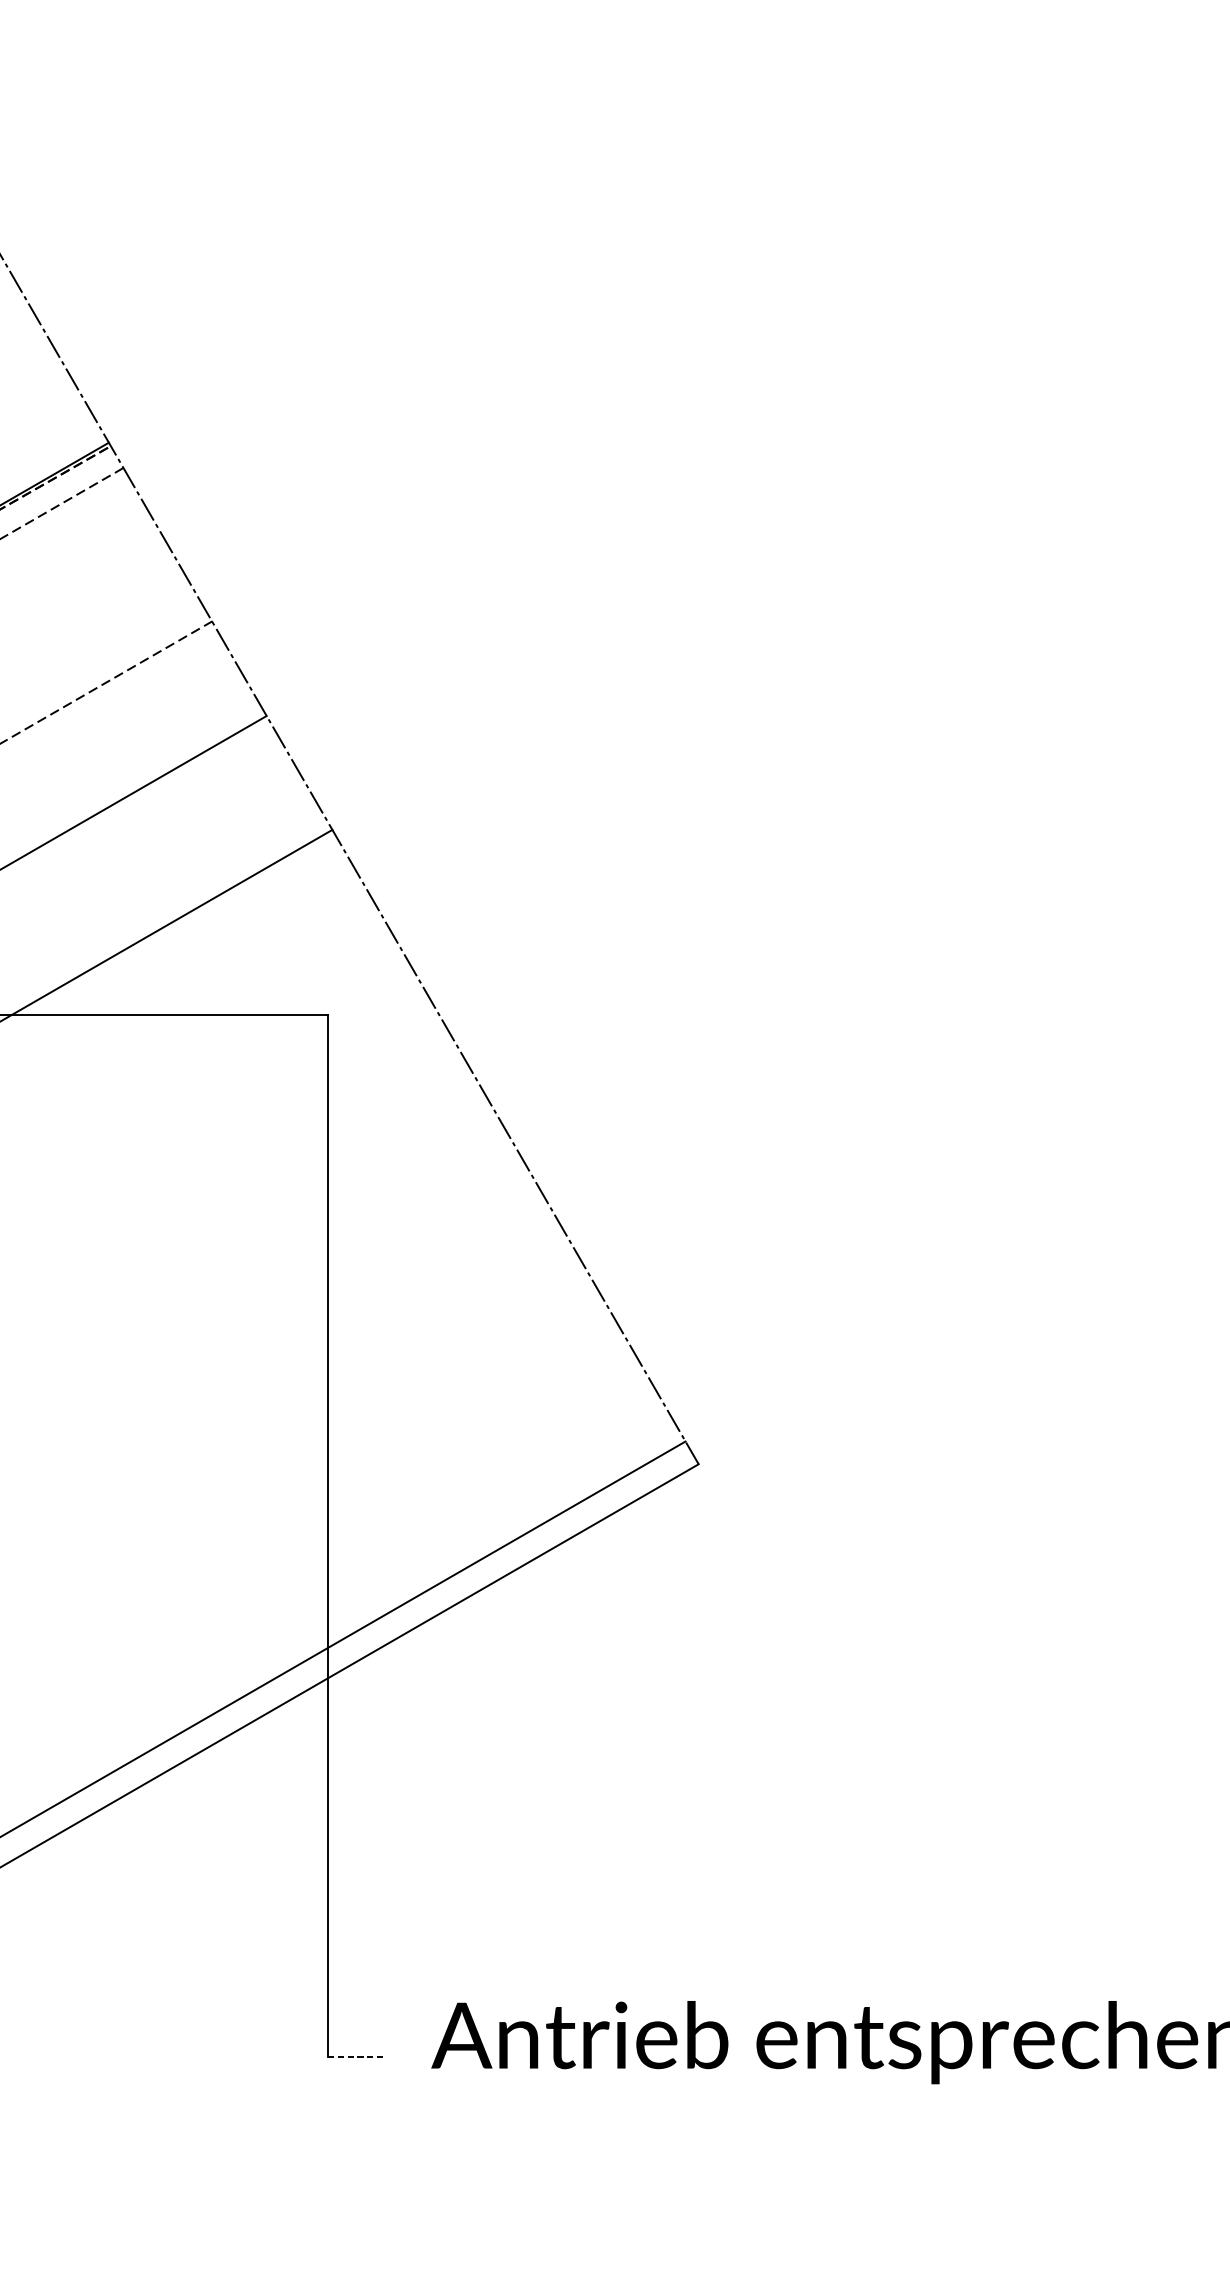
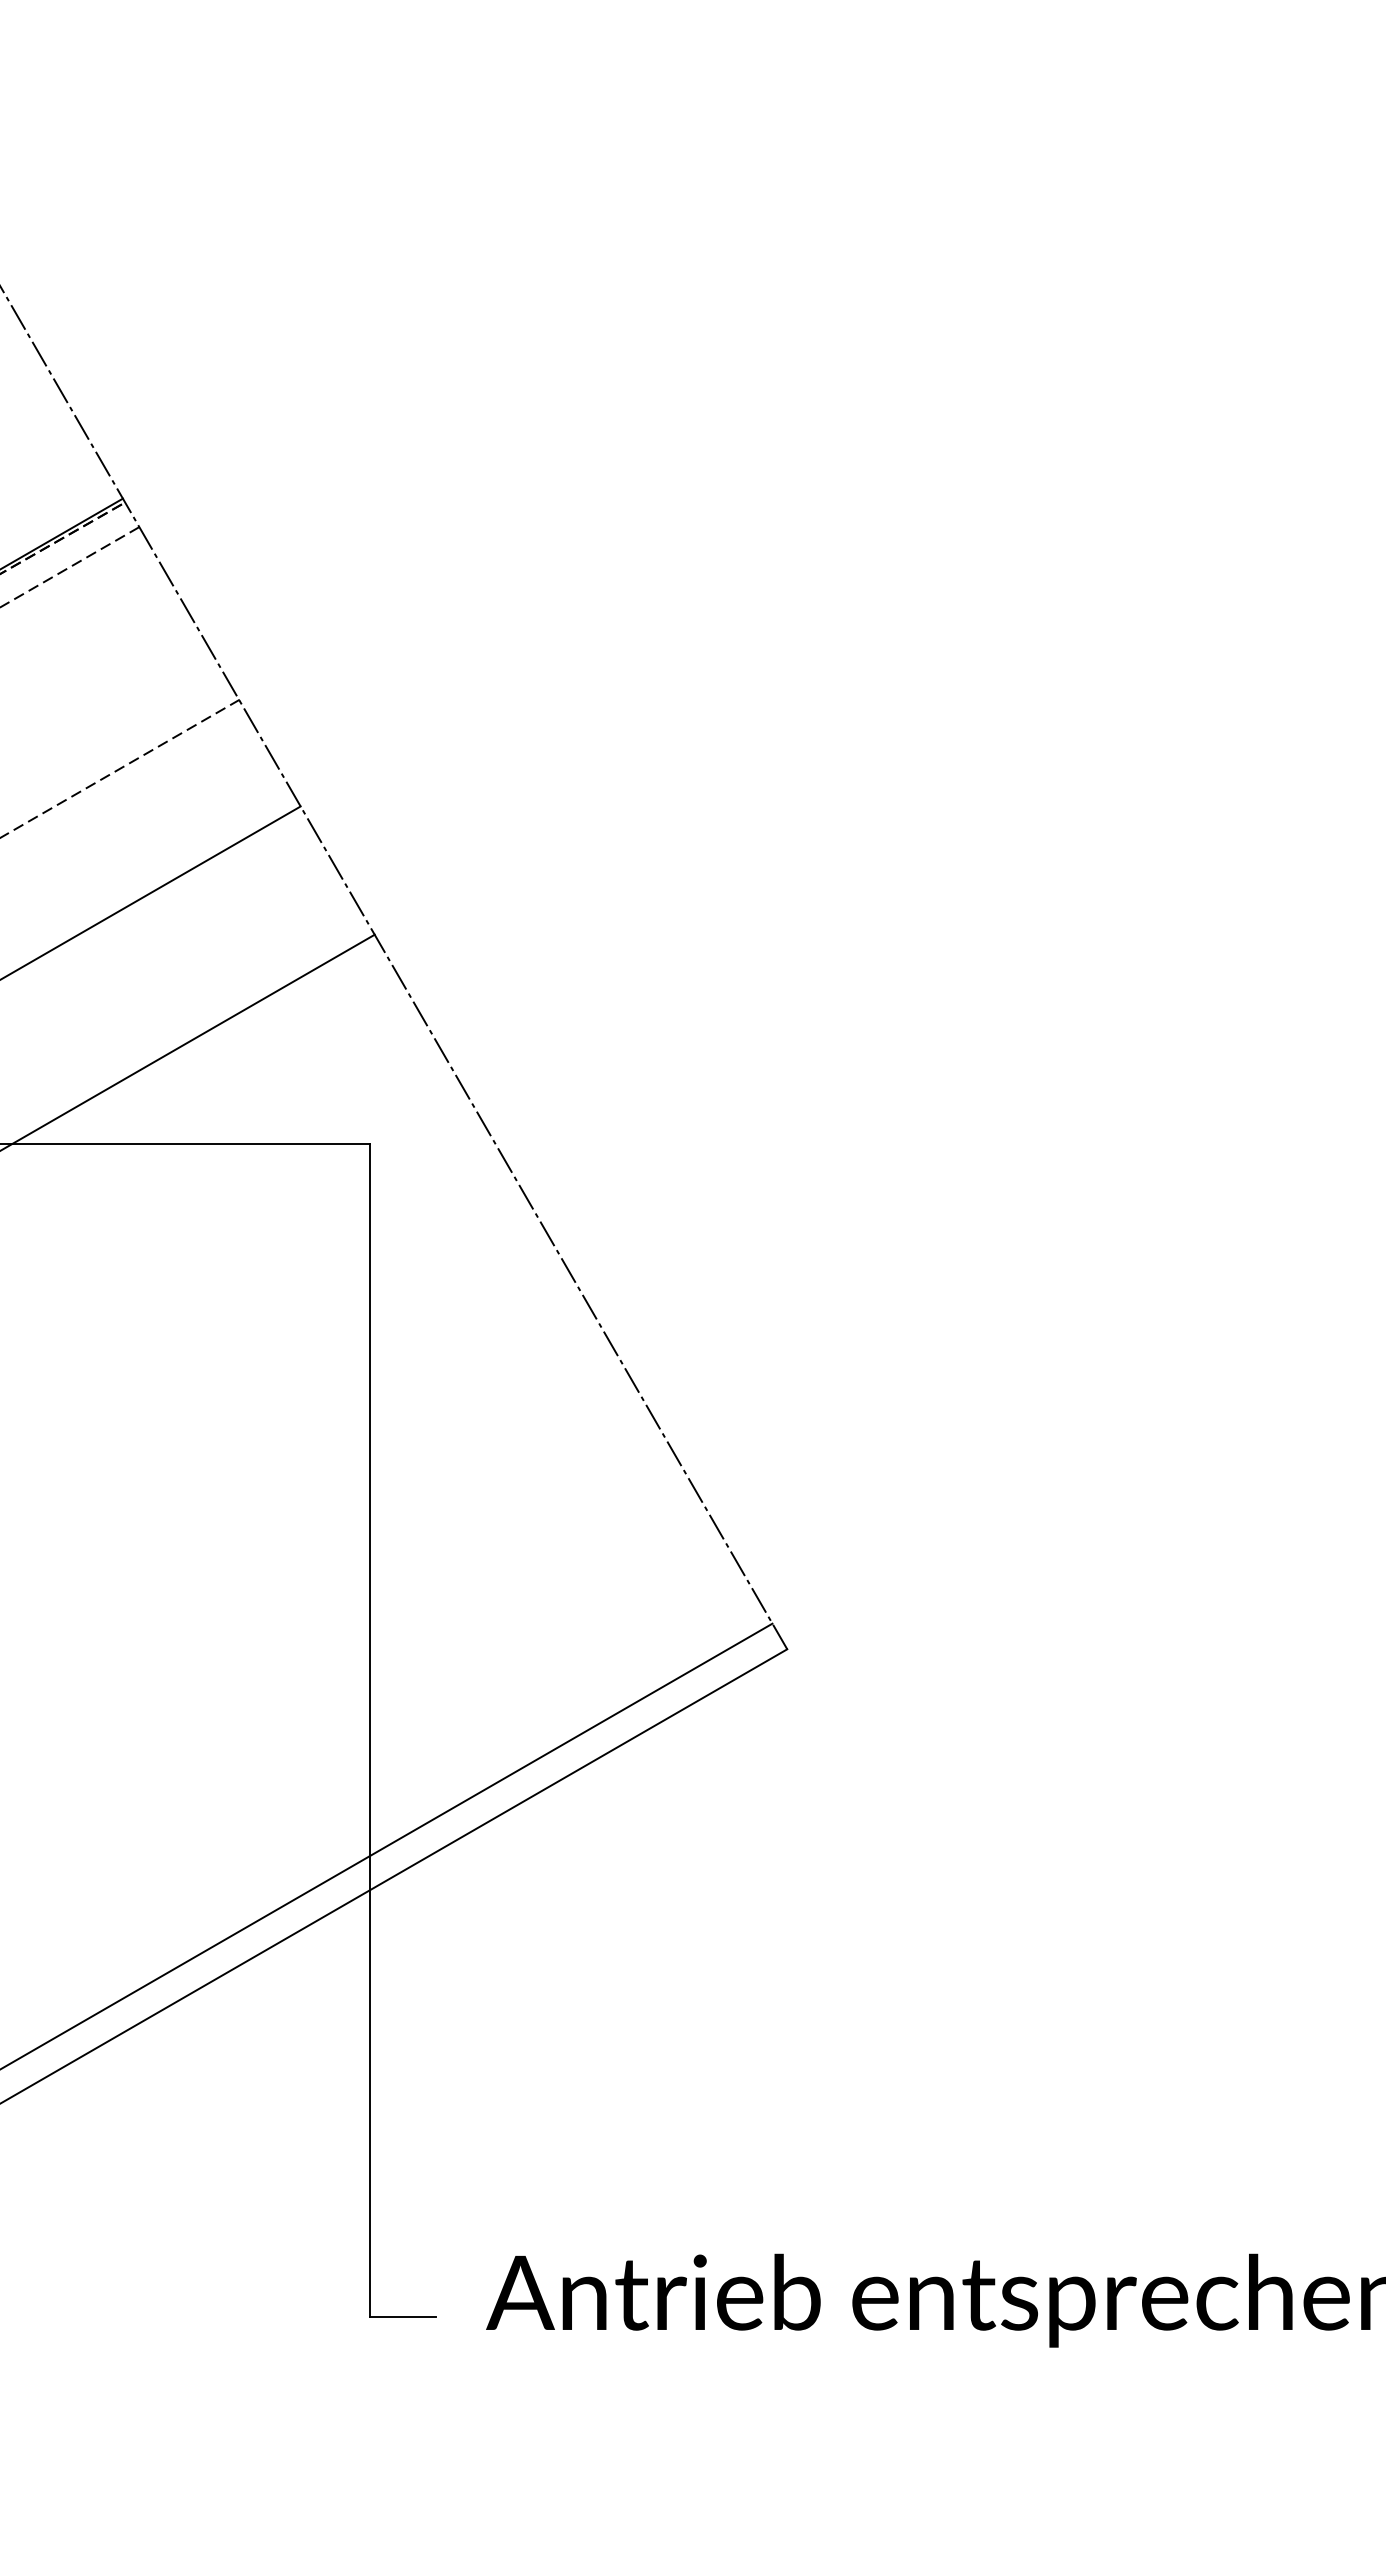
line: (357, 2057) -> (403, 2317), dashed -> solid

